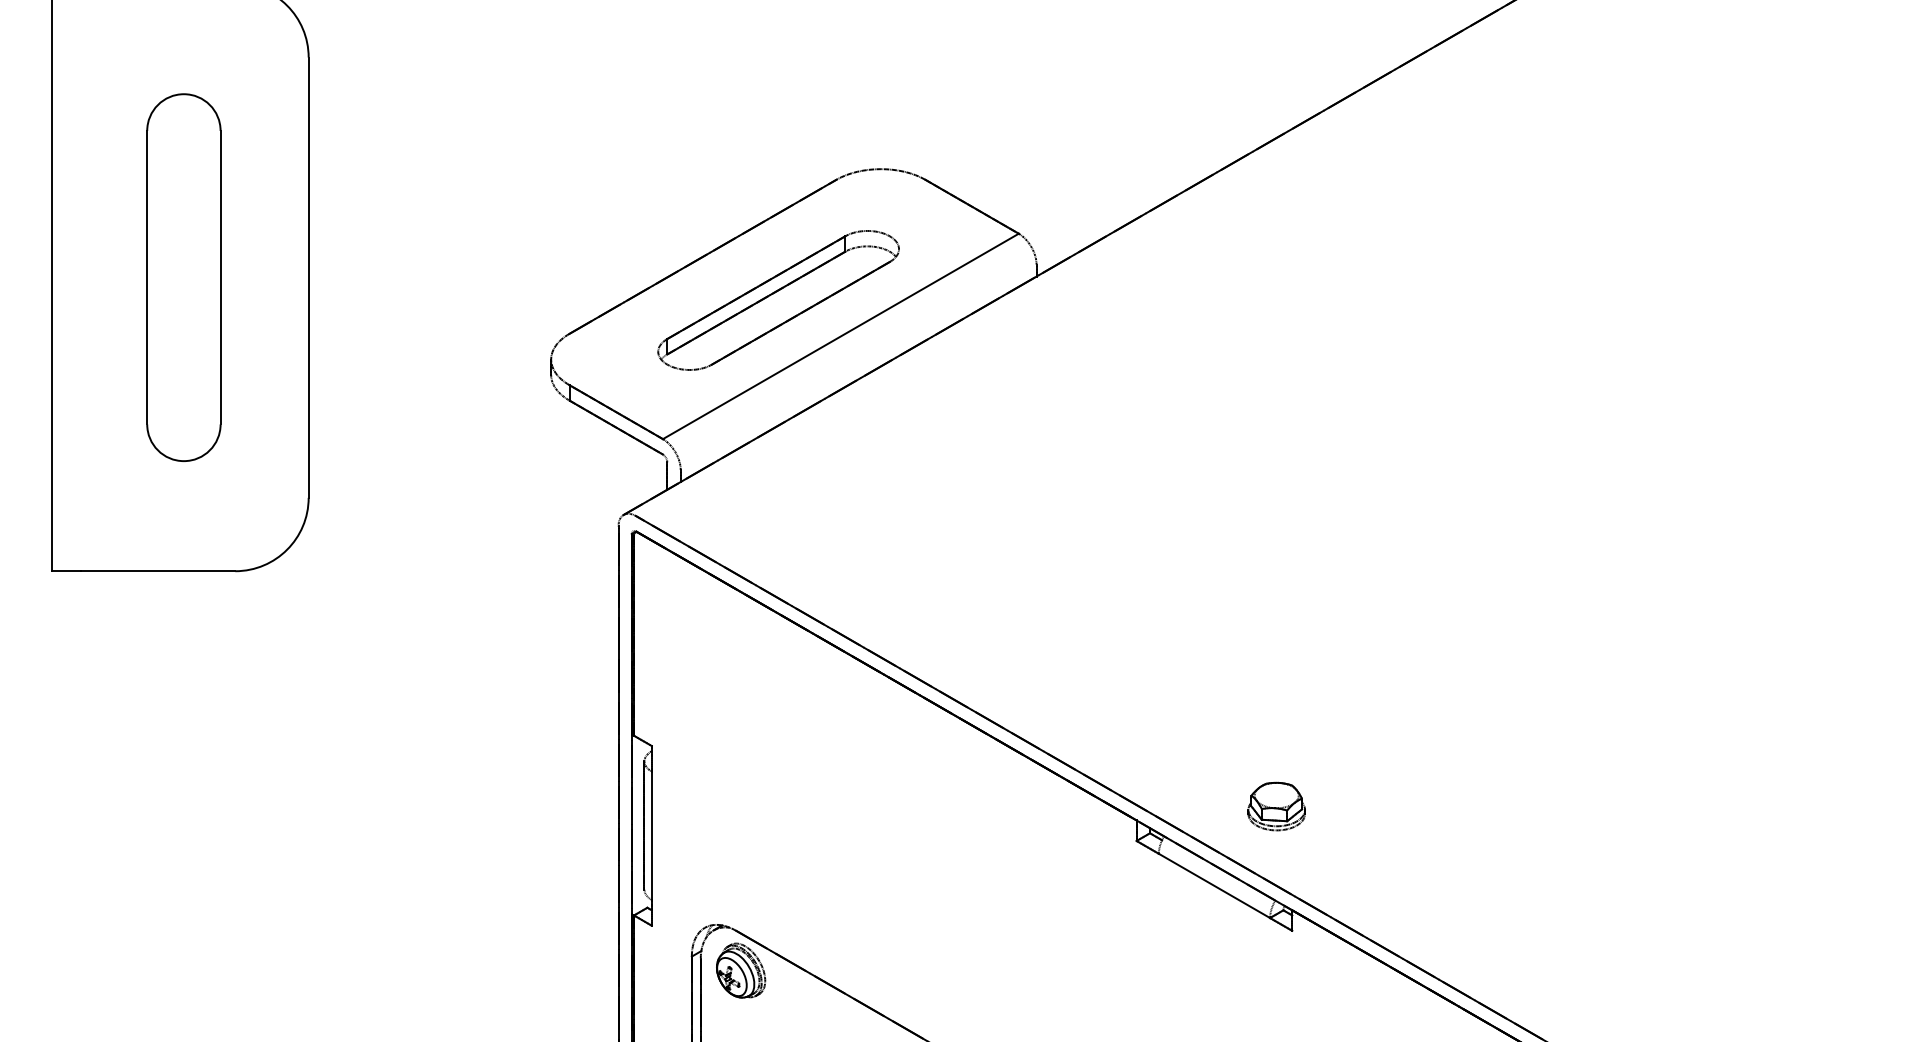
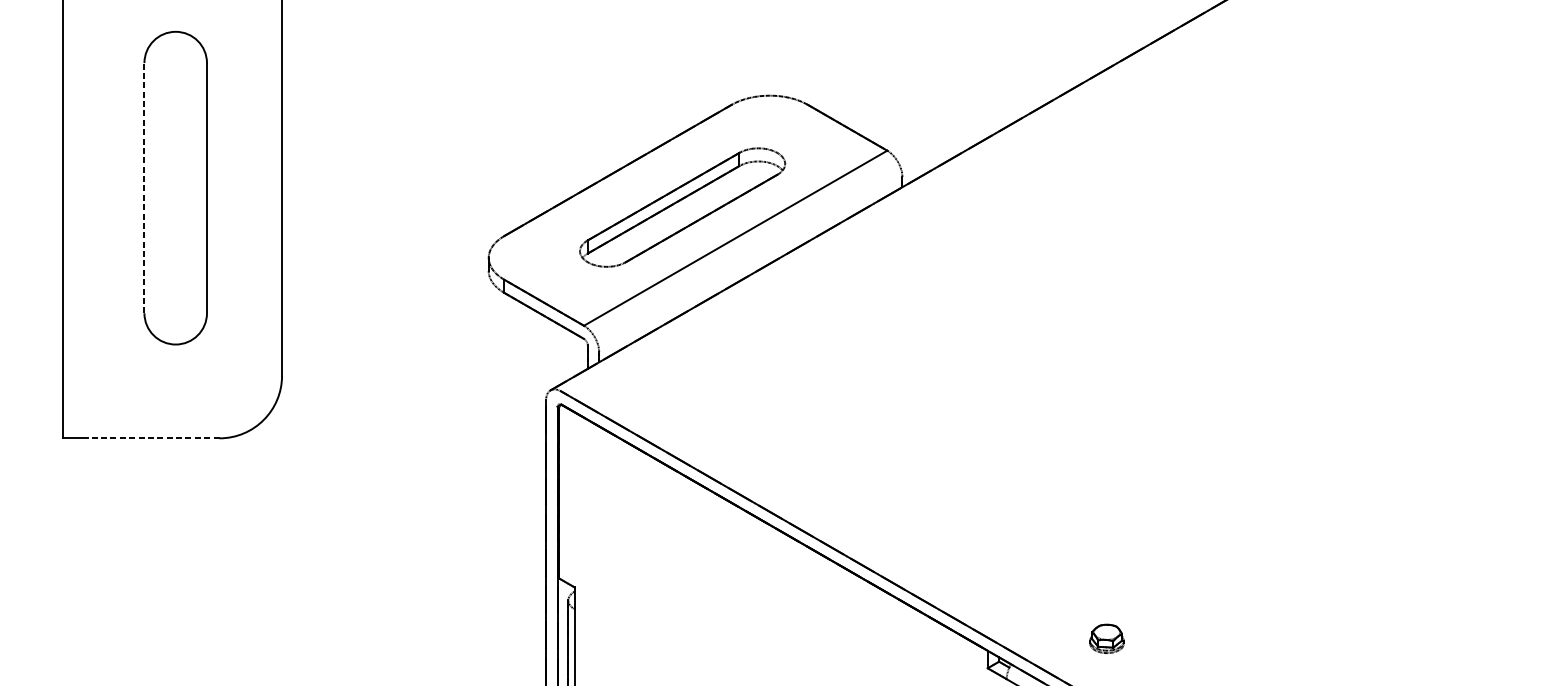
line: (147, 277) -> (144, 188), solid -> dashed
line: (157, 571) -> (153, 438), solid -> dashed
part: (1276, 806) -> (1106, 638), size x0.7

